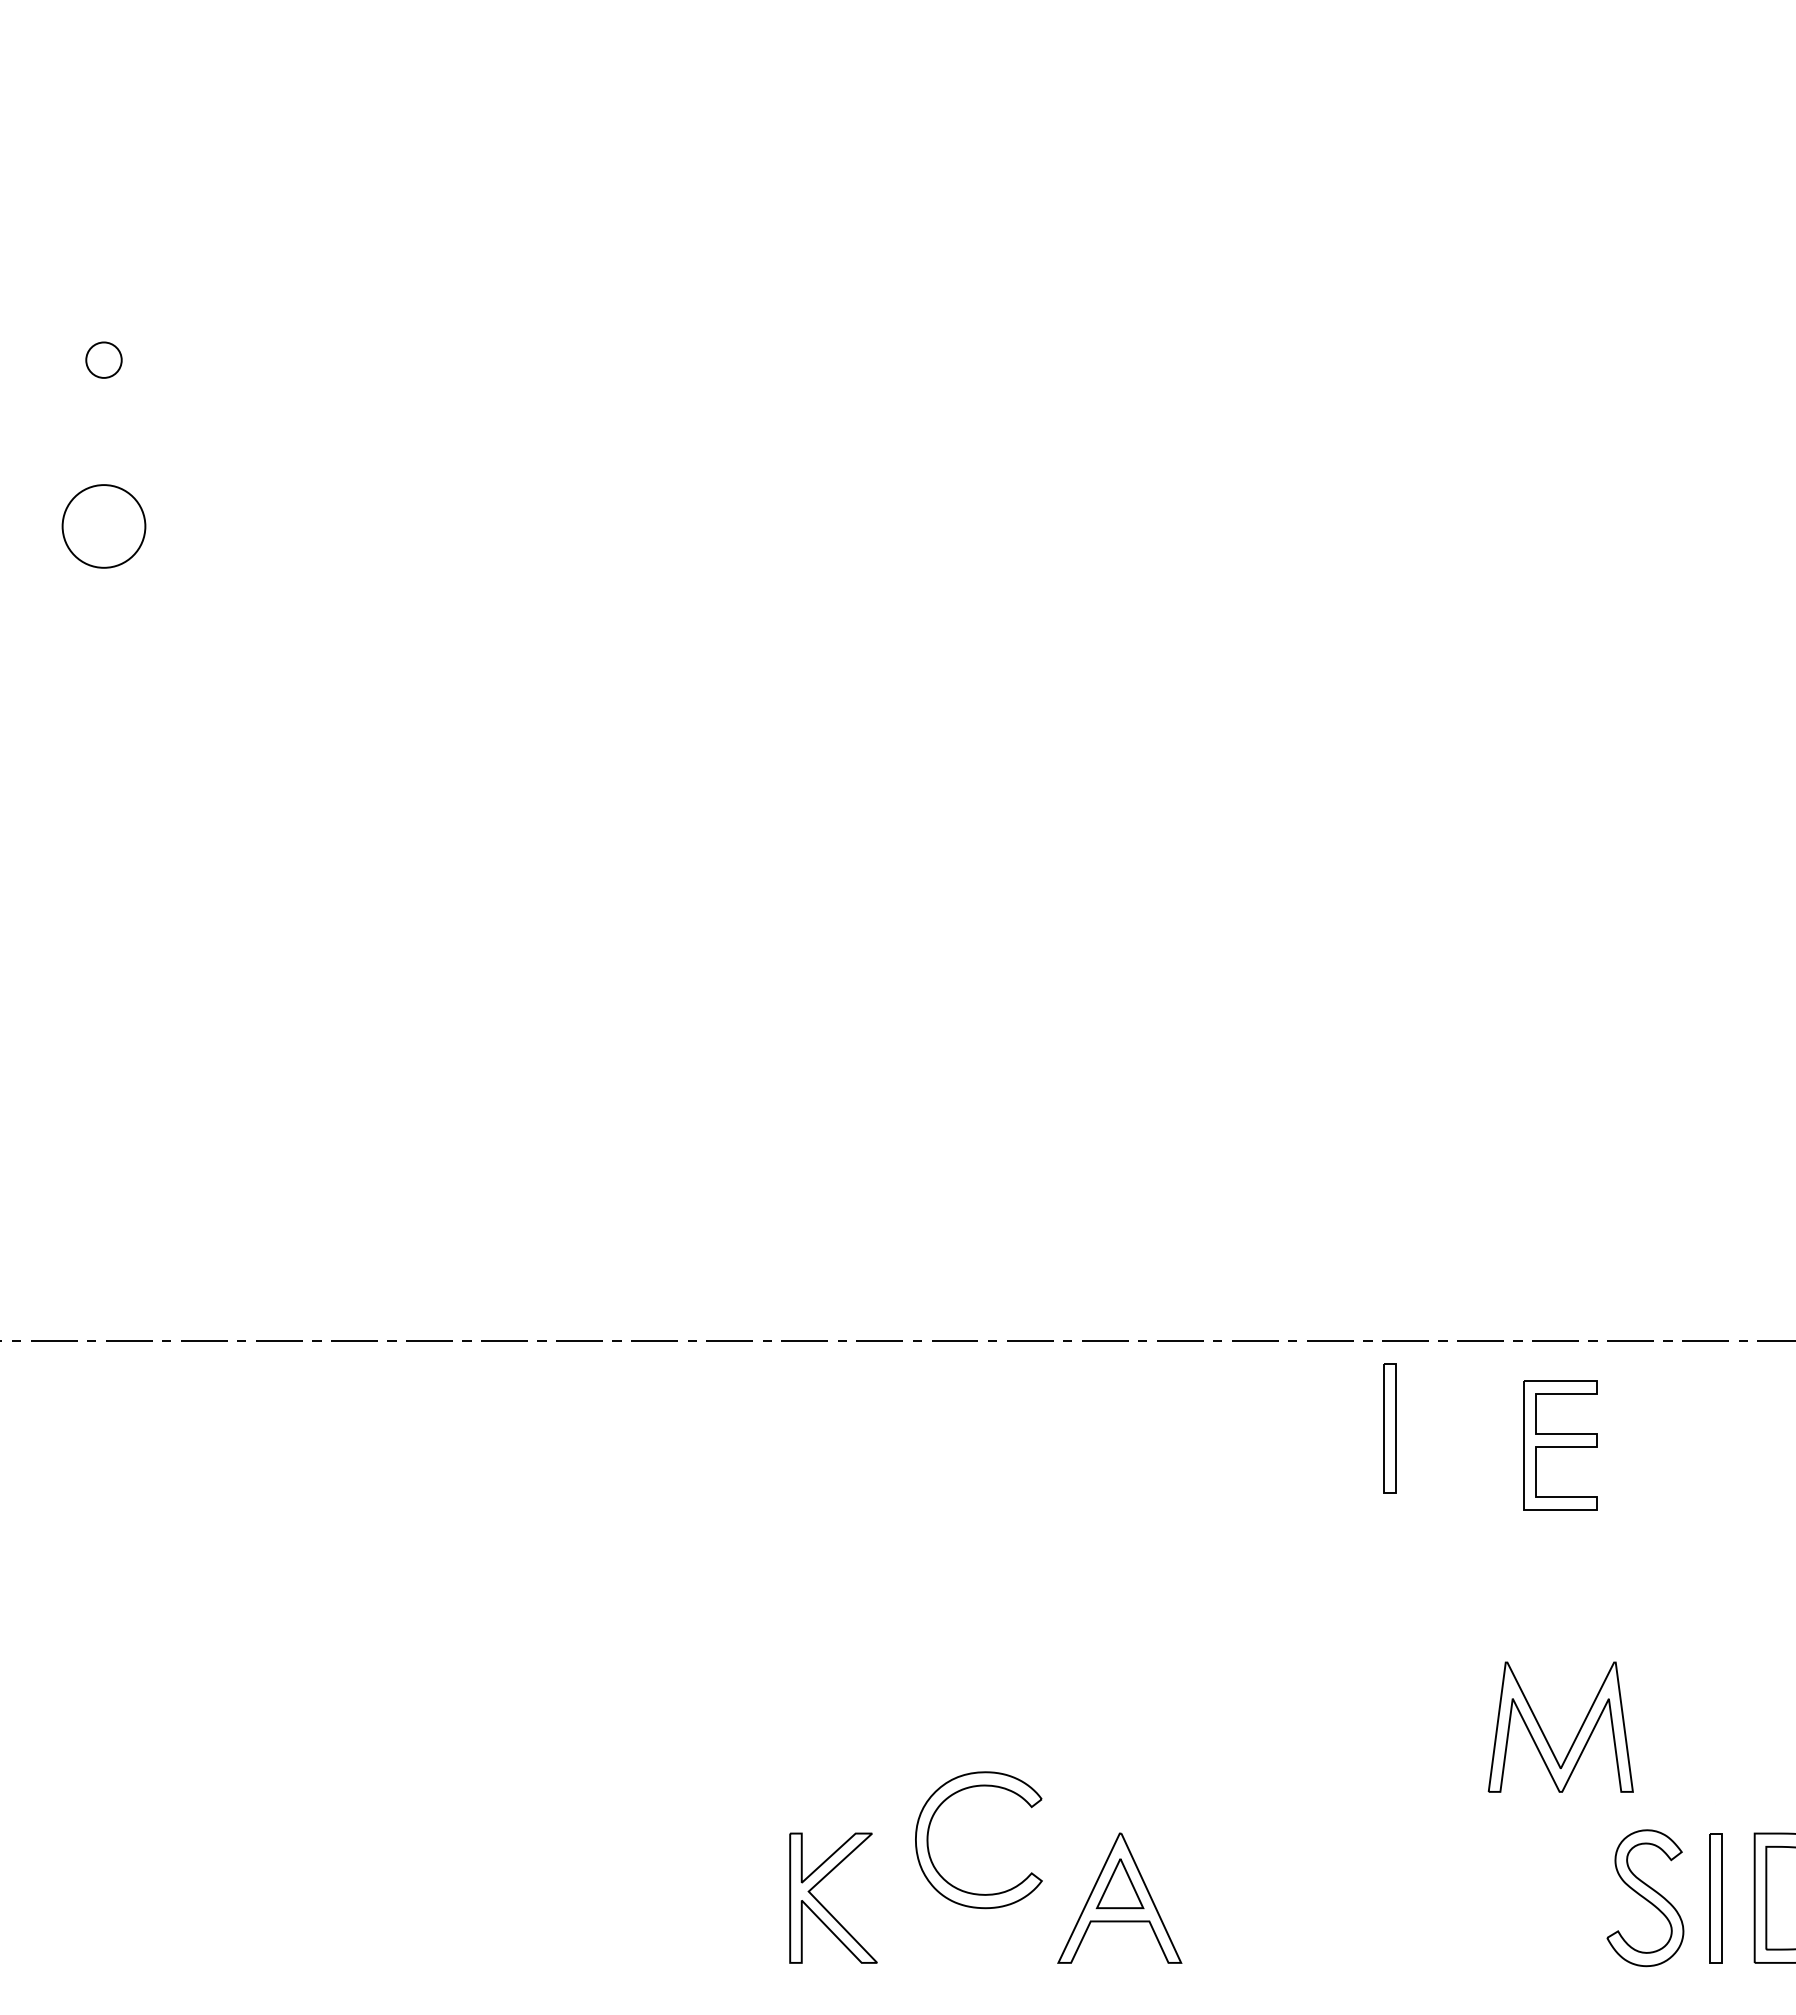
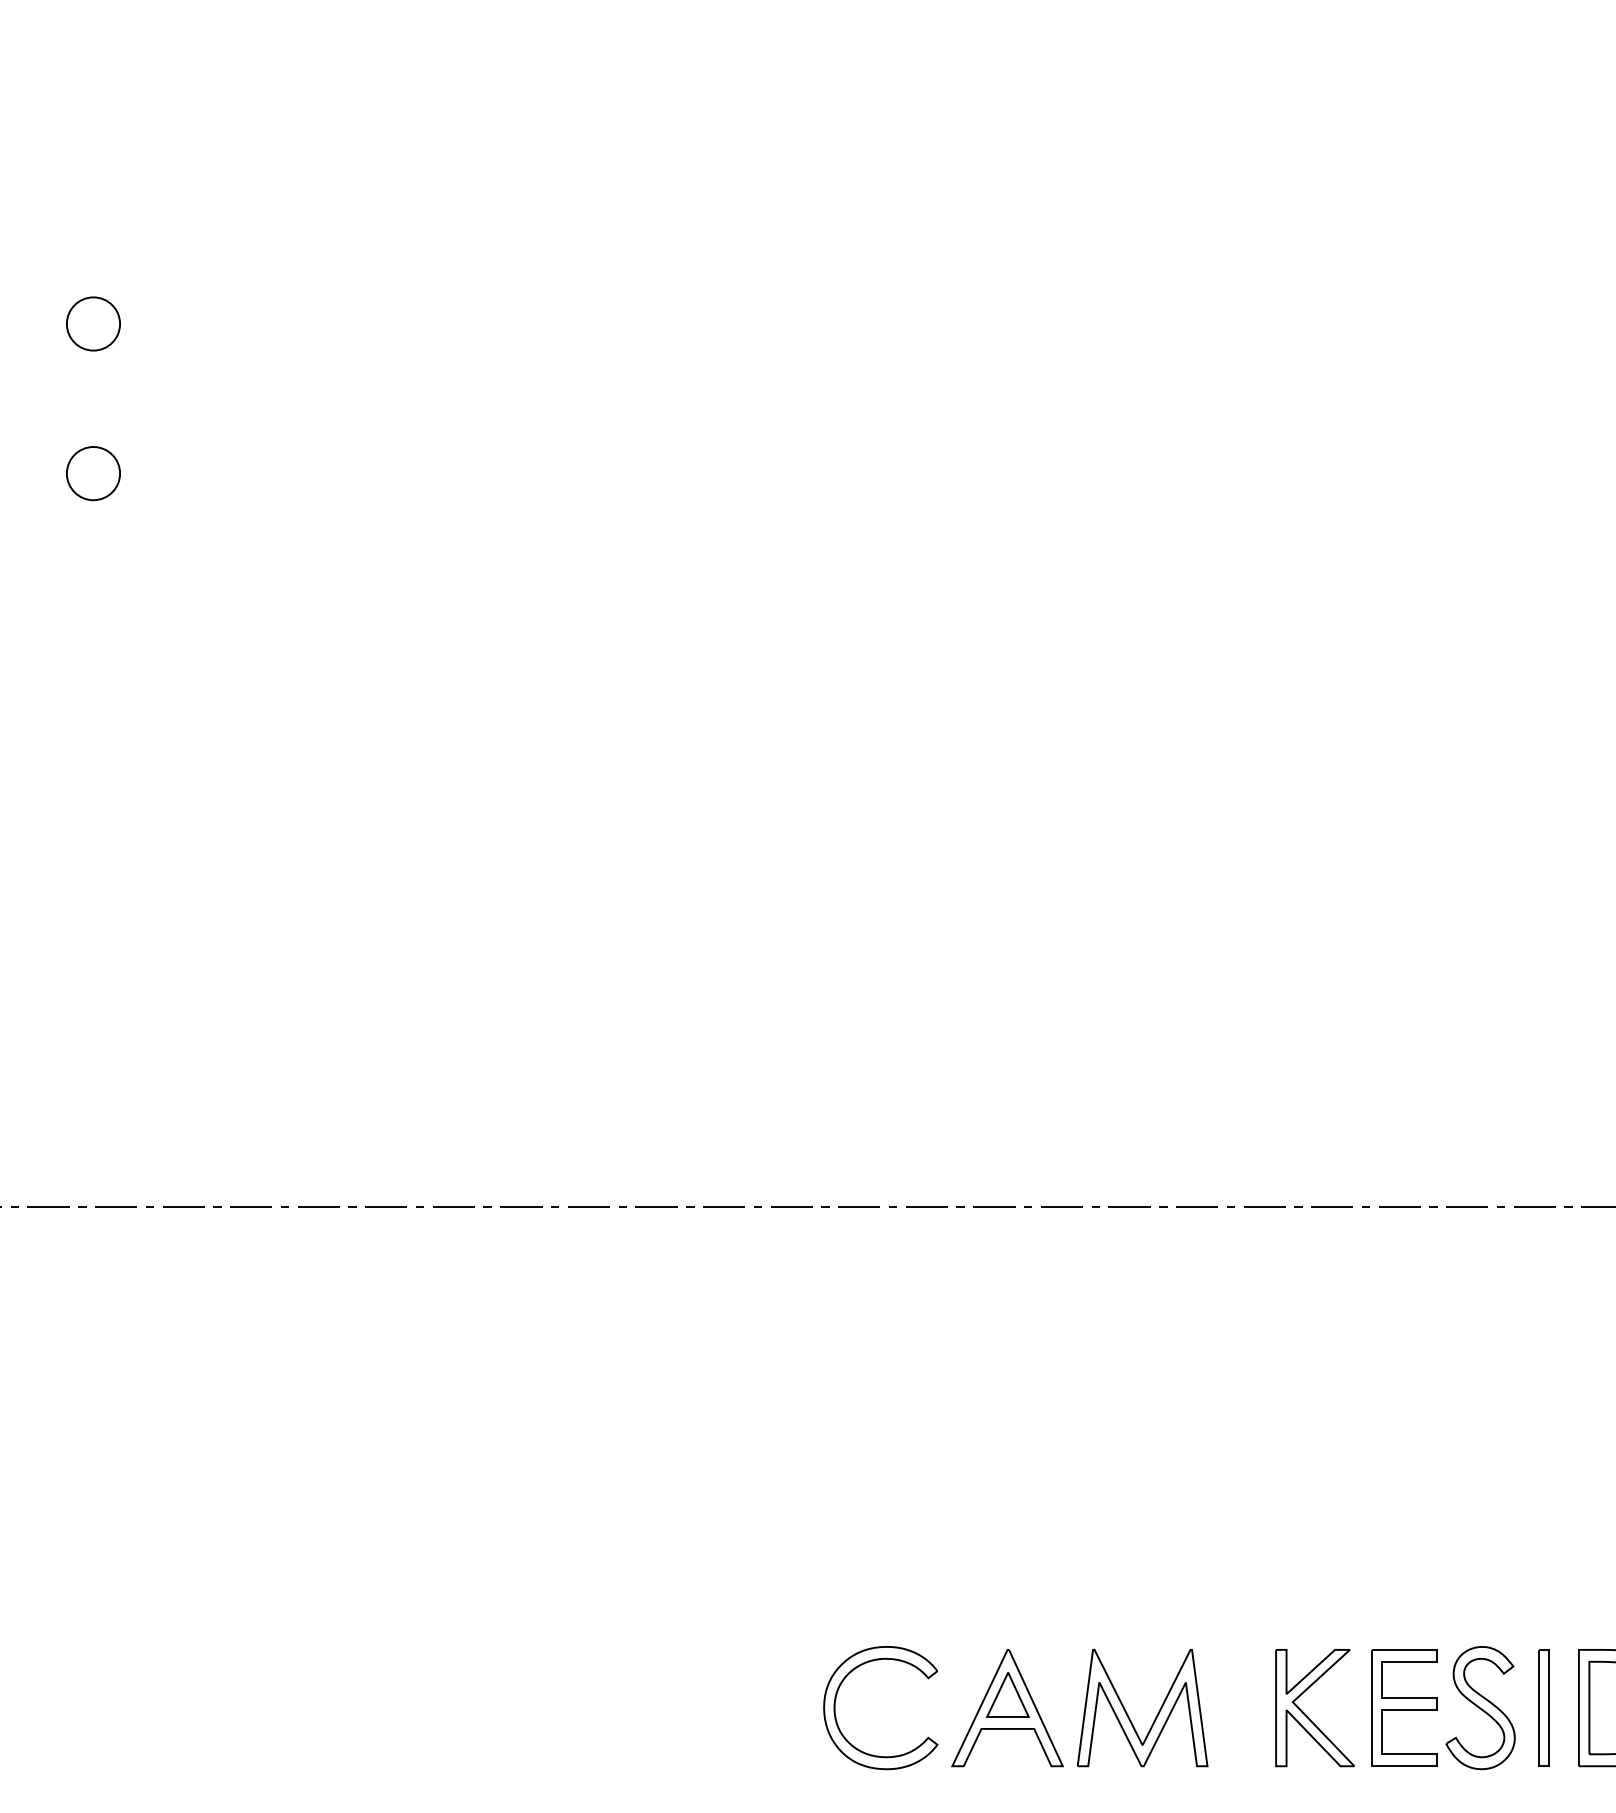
circle: (103, 359) -> (93, 323), size x1.67
circle: (103, 526) -> (93, 473), size x0.71
part: (1389, 1428) -> (1250, 1285), removed
part: (1560, 1445) -> (1404, 1708), moved
part: (1544, 1733) -> (1127, 1713), moved
part: (929, 1831) -> (836, 1700), moved
part: (824, 1906) -> (1306, 1715), moved

